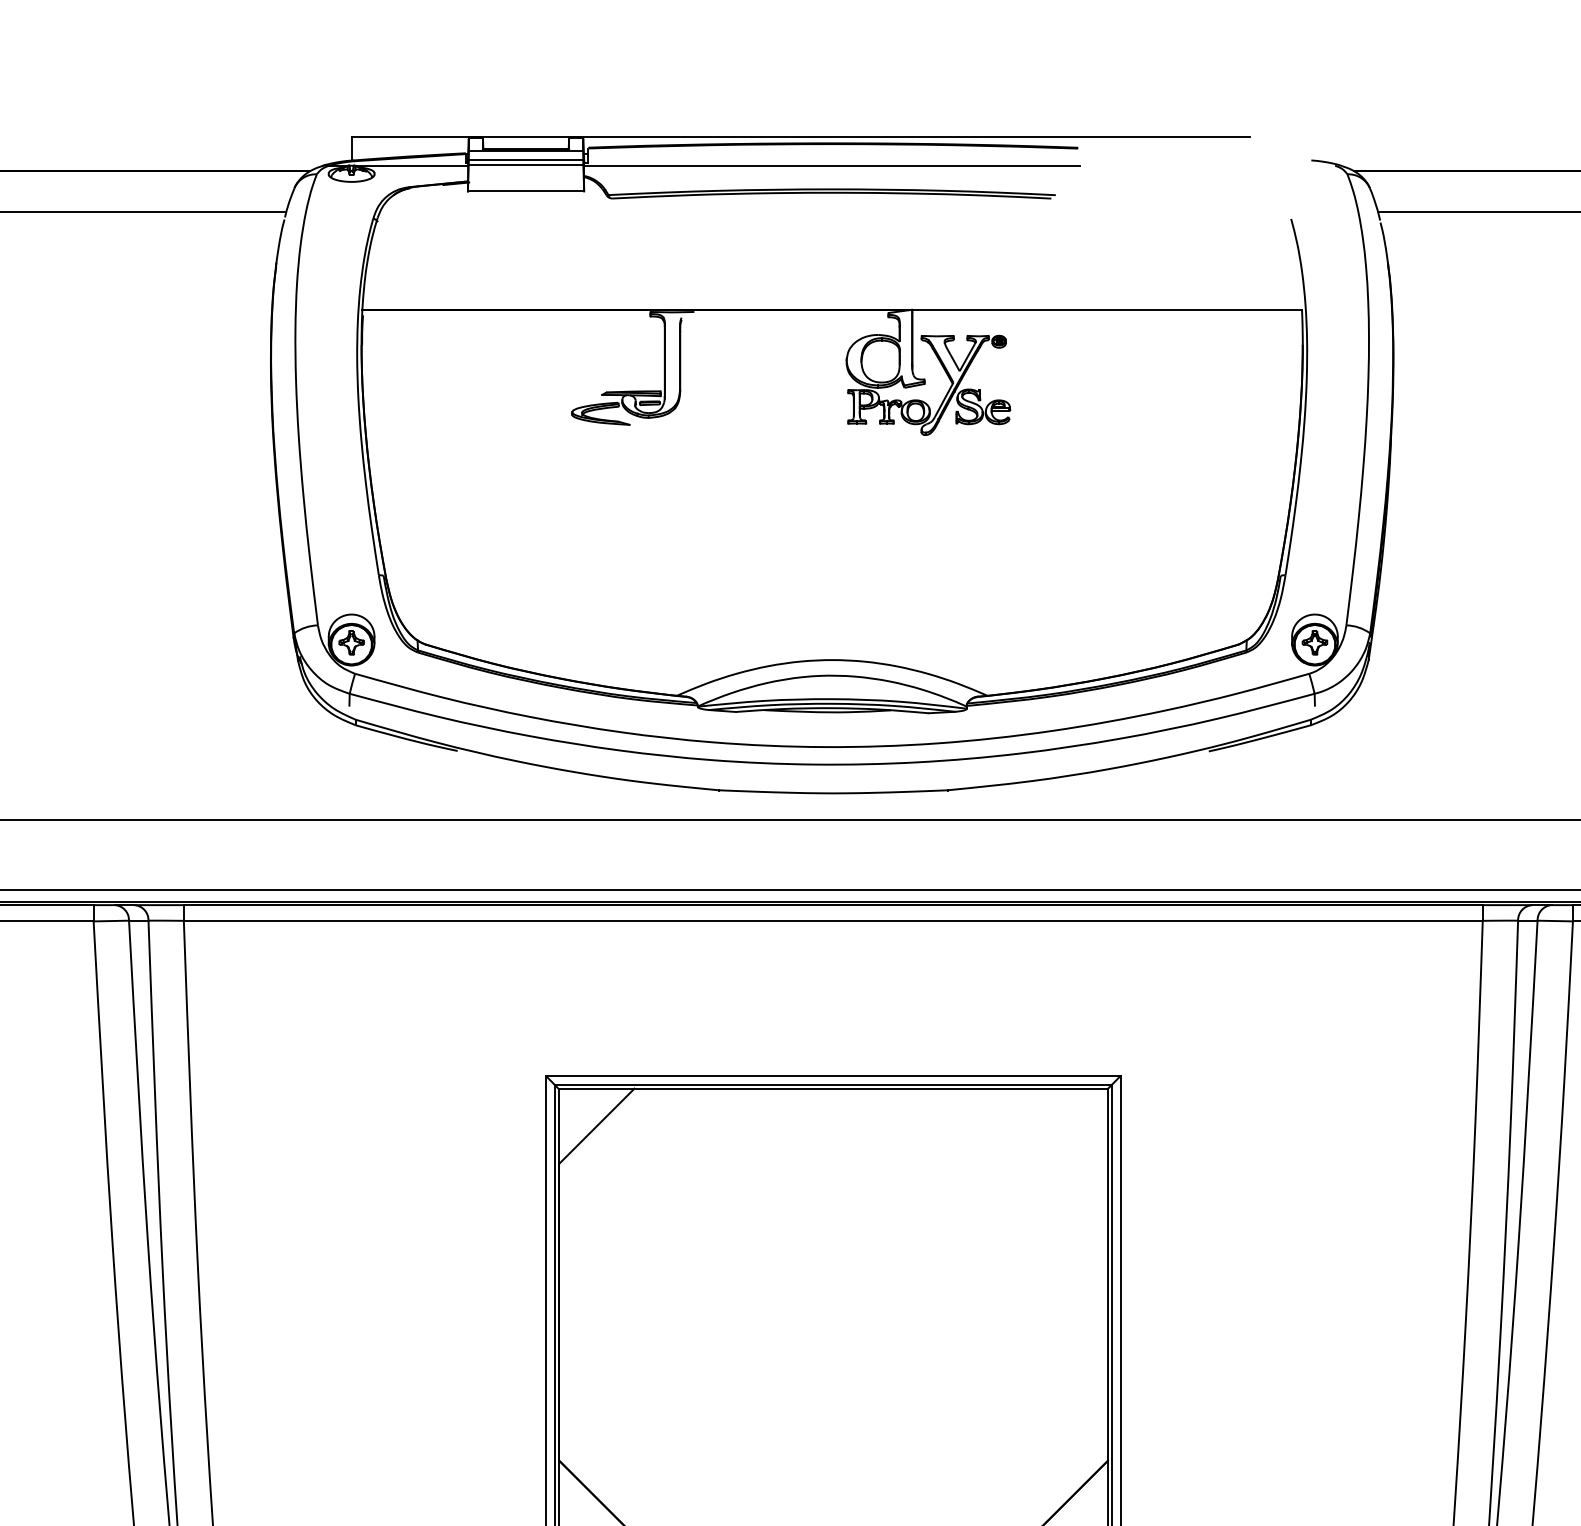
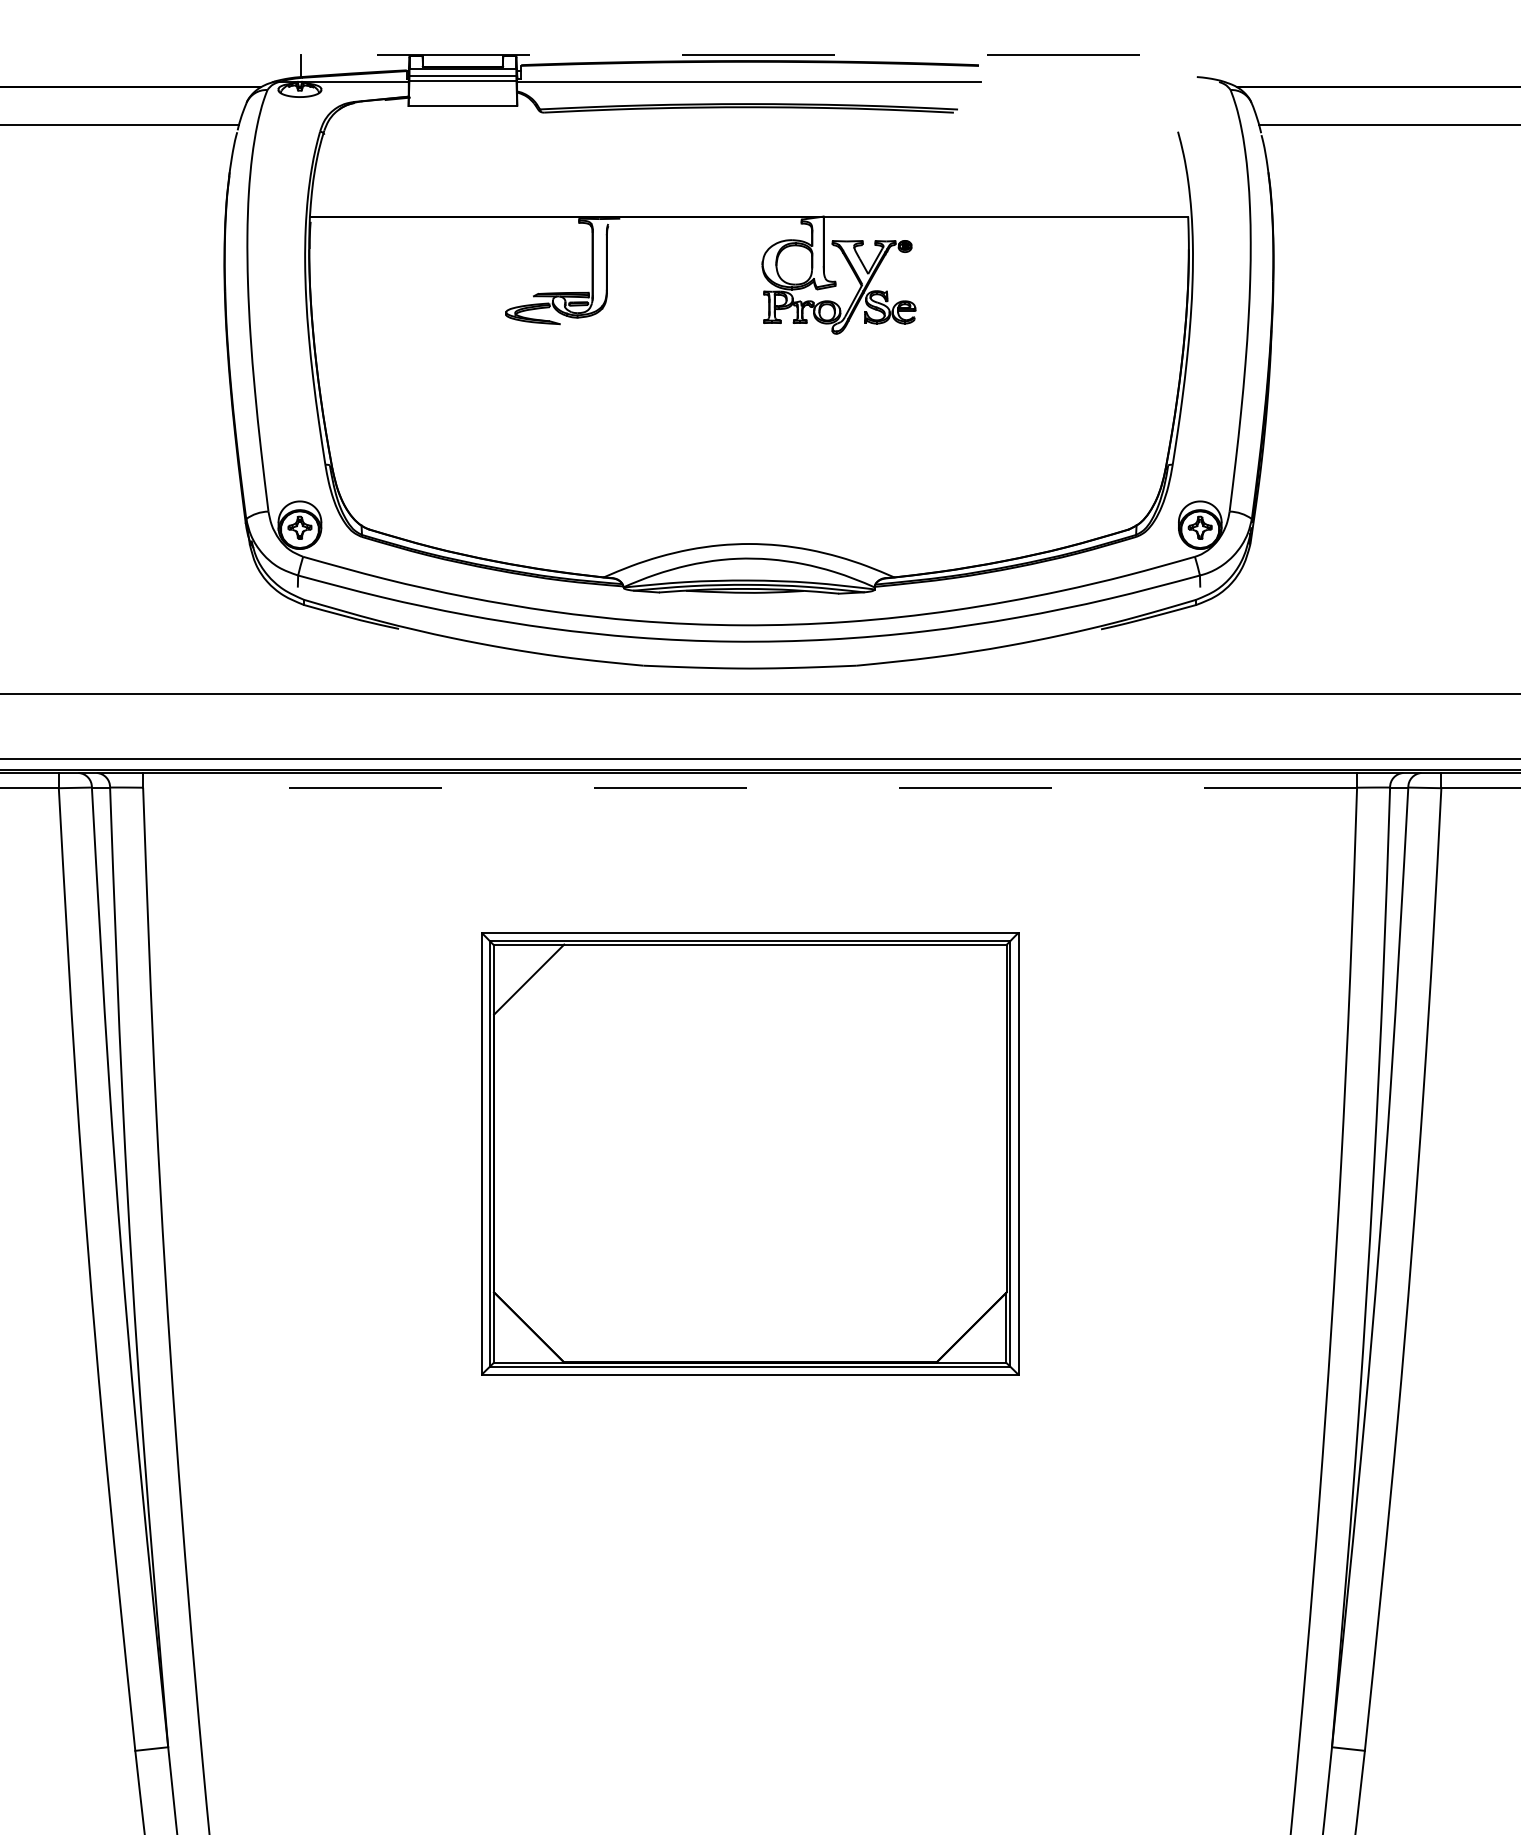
line: (801, 137) -> (720, 55), solid -> dashed
line: (833, 920) -> (750, 787), solid -> dashed

